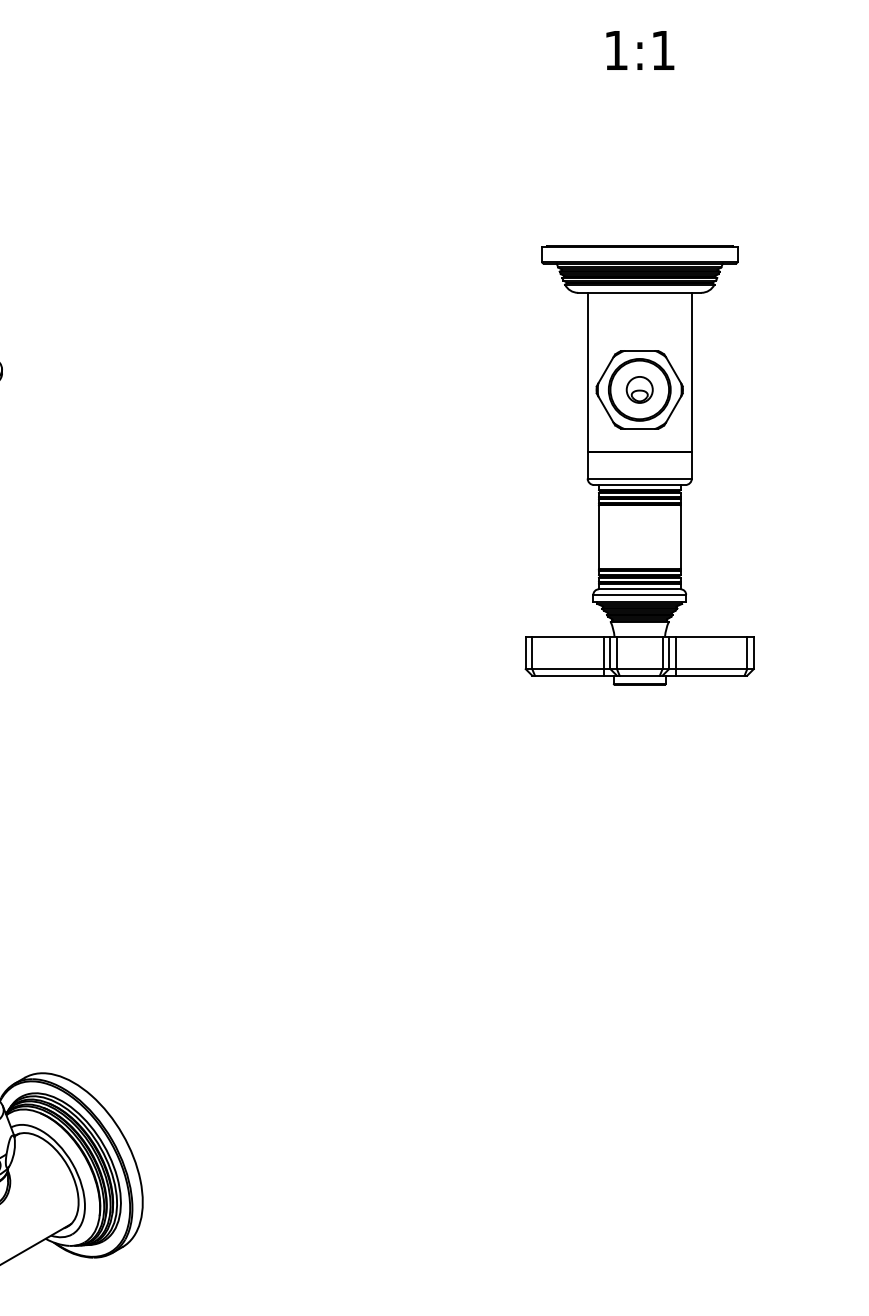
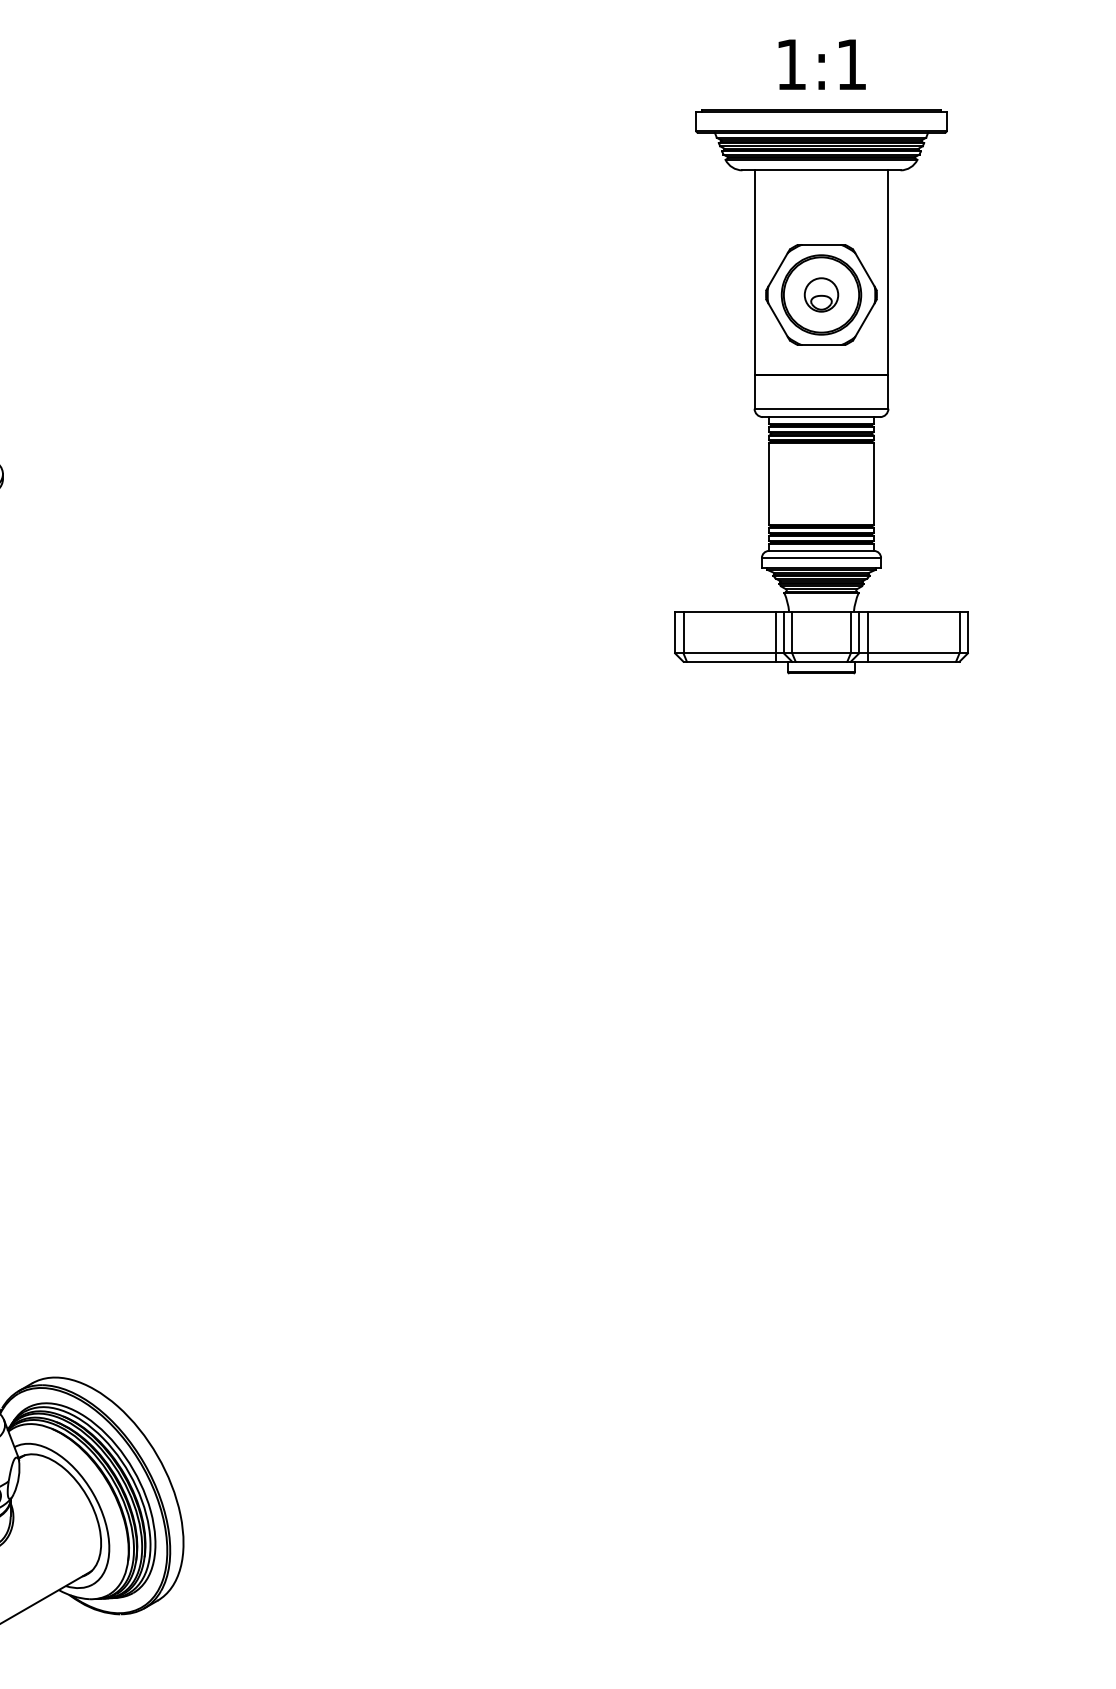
part: (639, 465) -> (821, 391), moved

